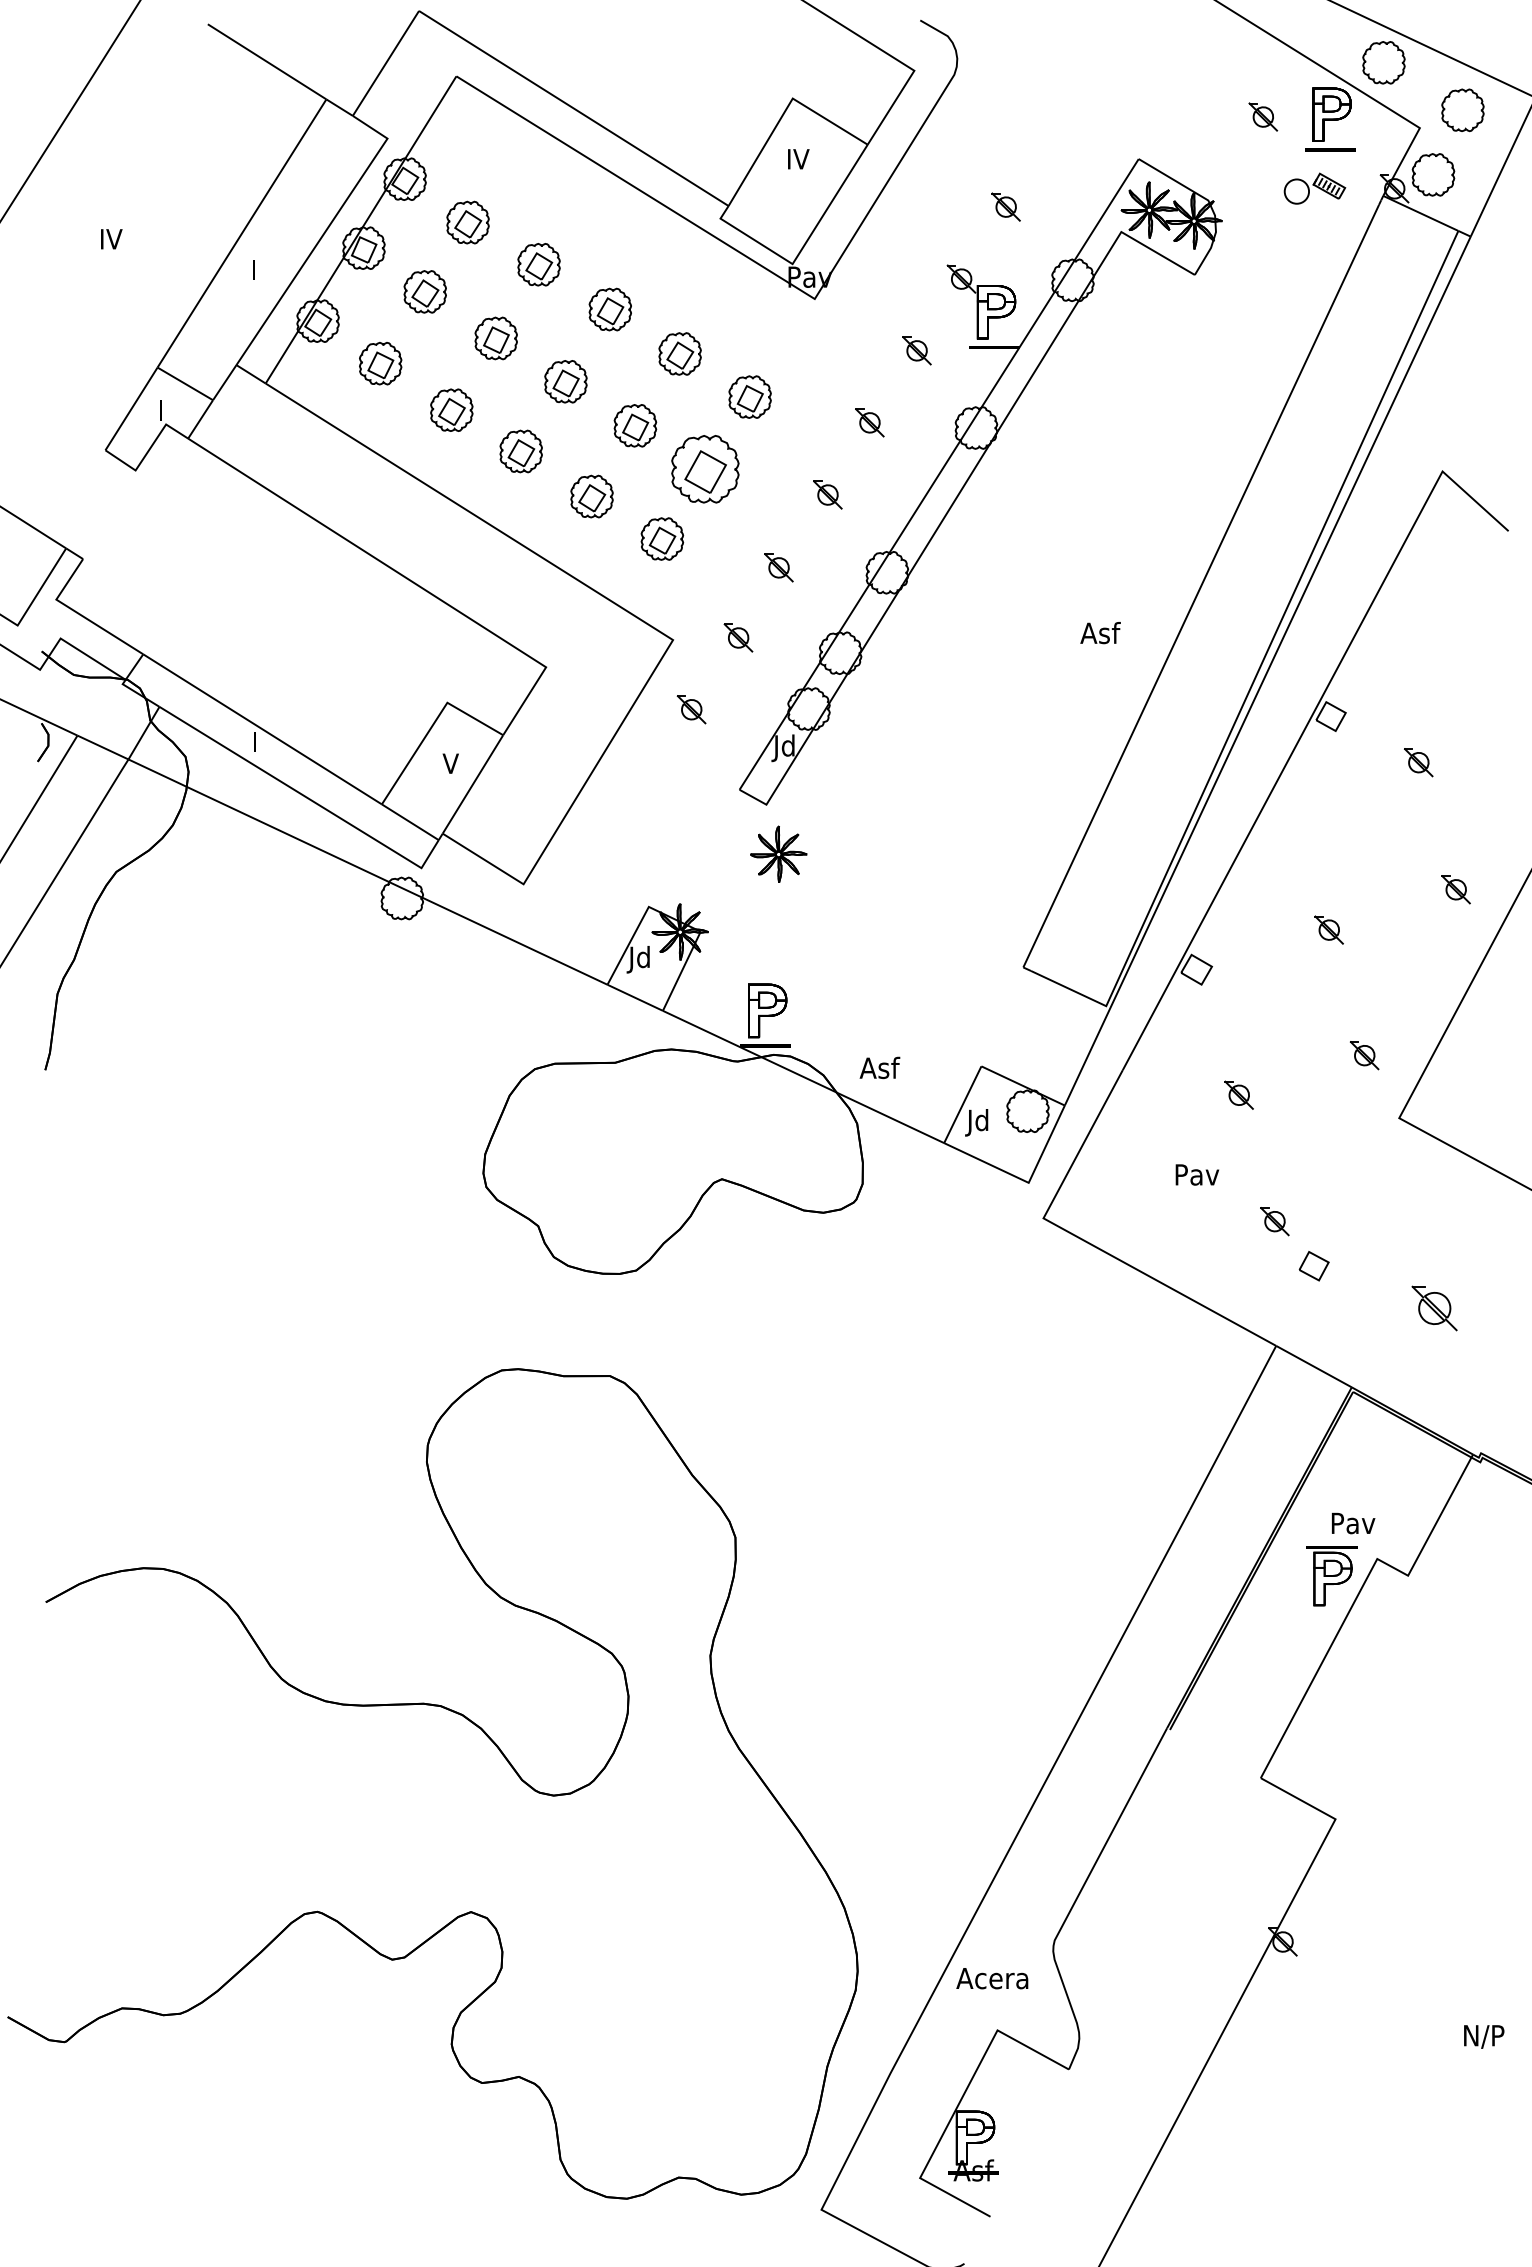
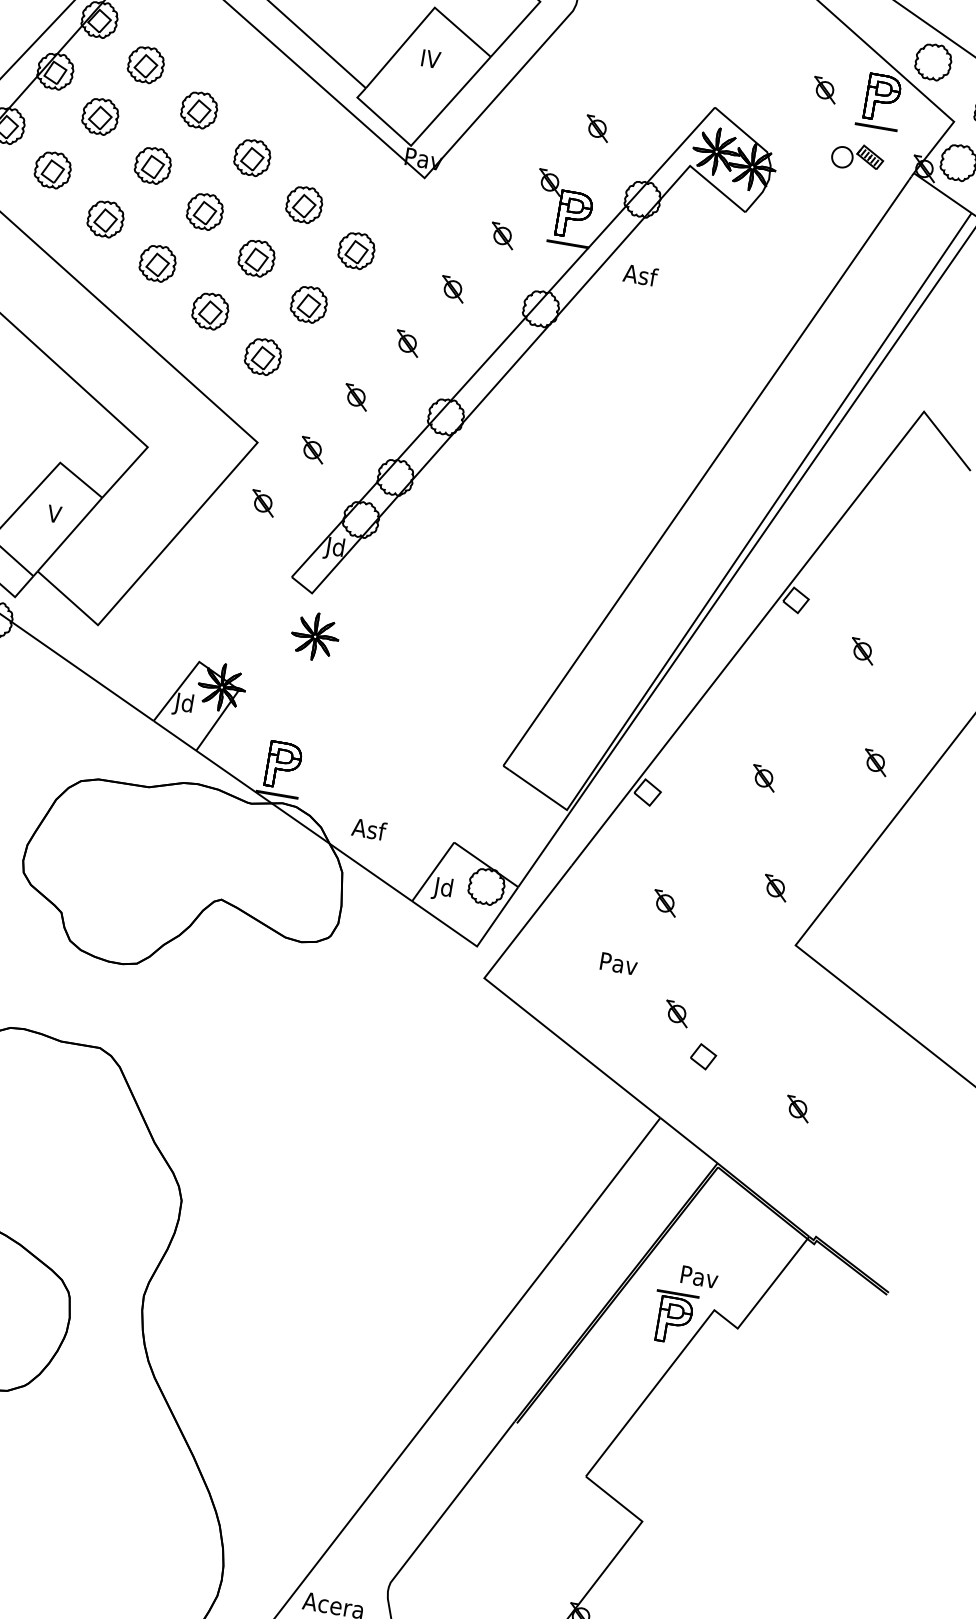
part: (705, 468) -> (309, 304), size x0.62
text: (1100, 633) -> (640, 275), moved
part: (1434, 1307) -> (798, 1108), size x0.62

